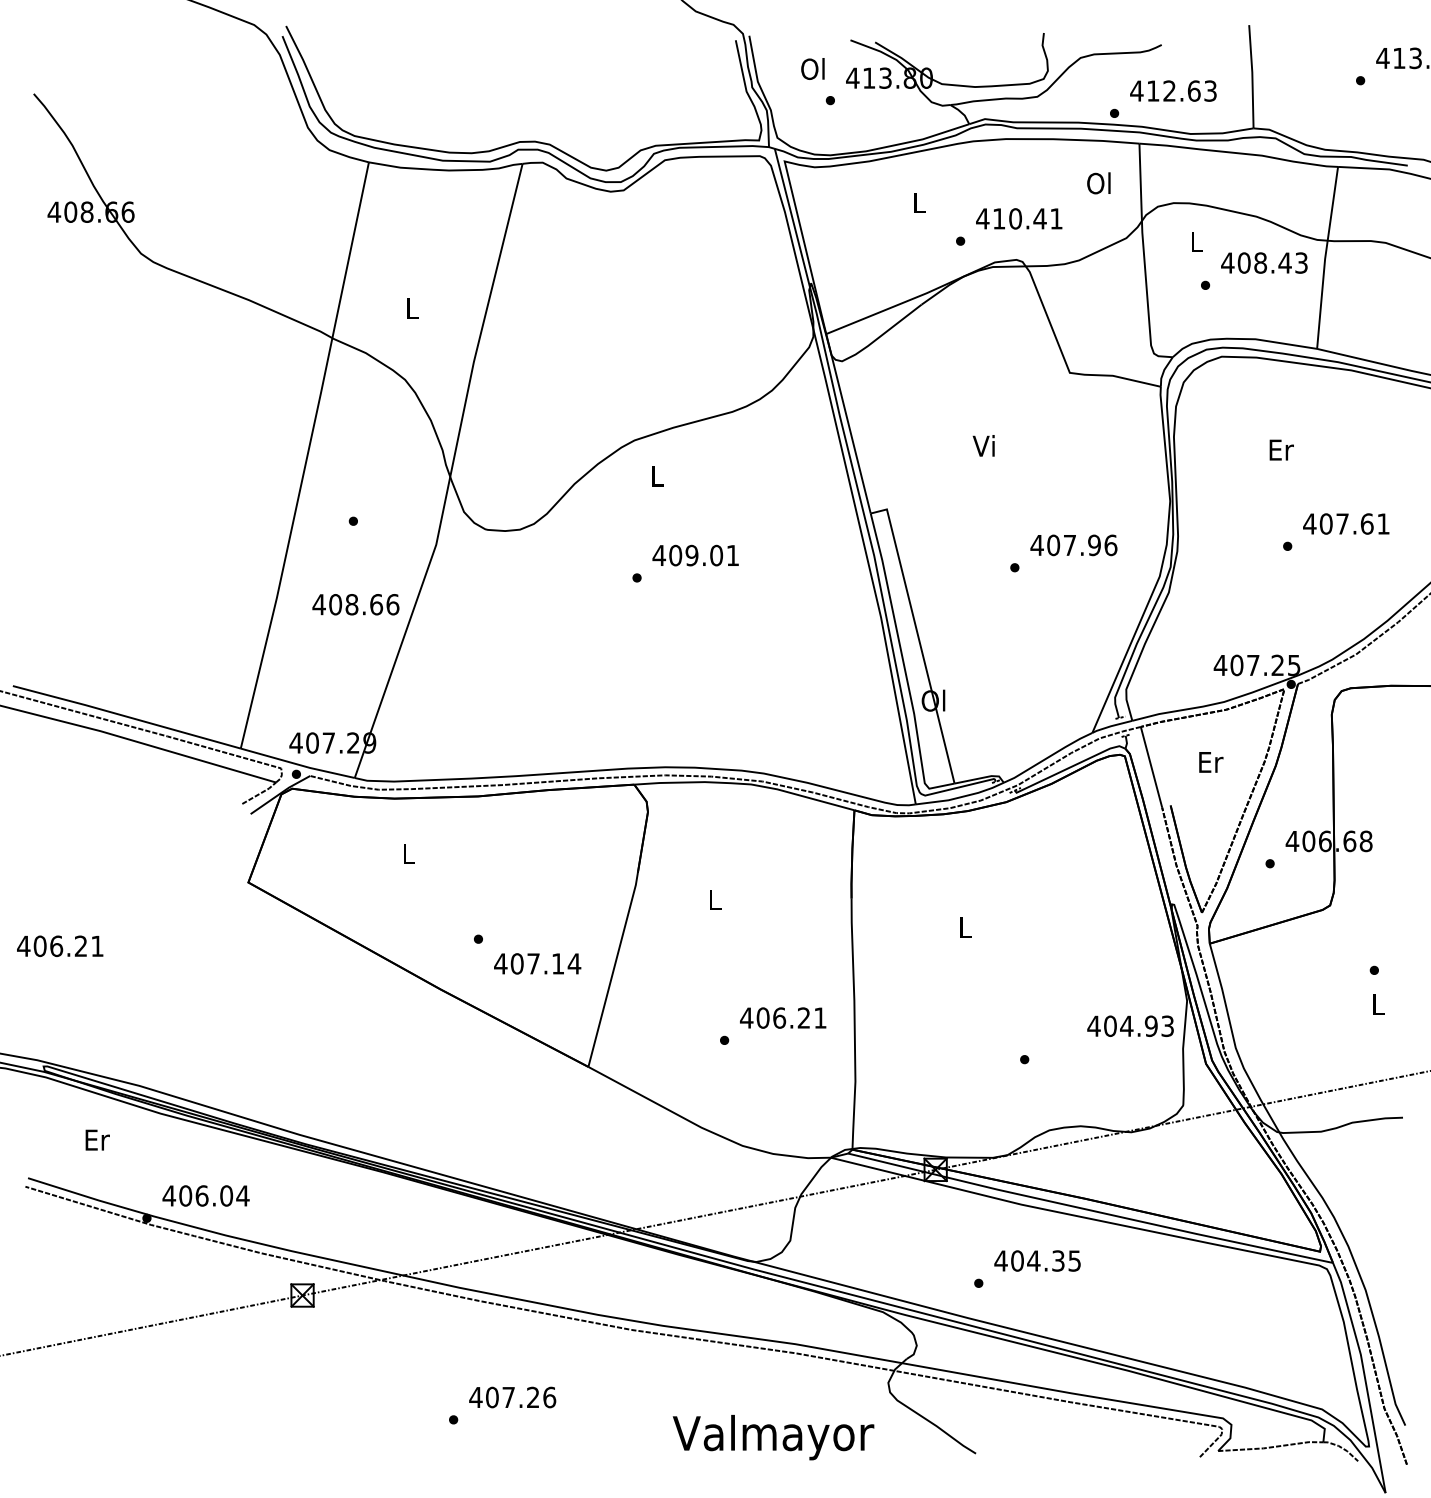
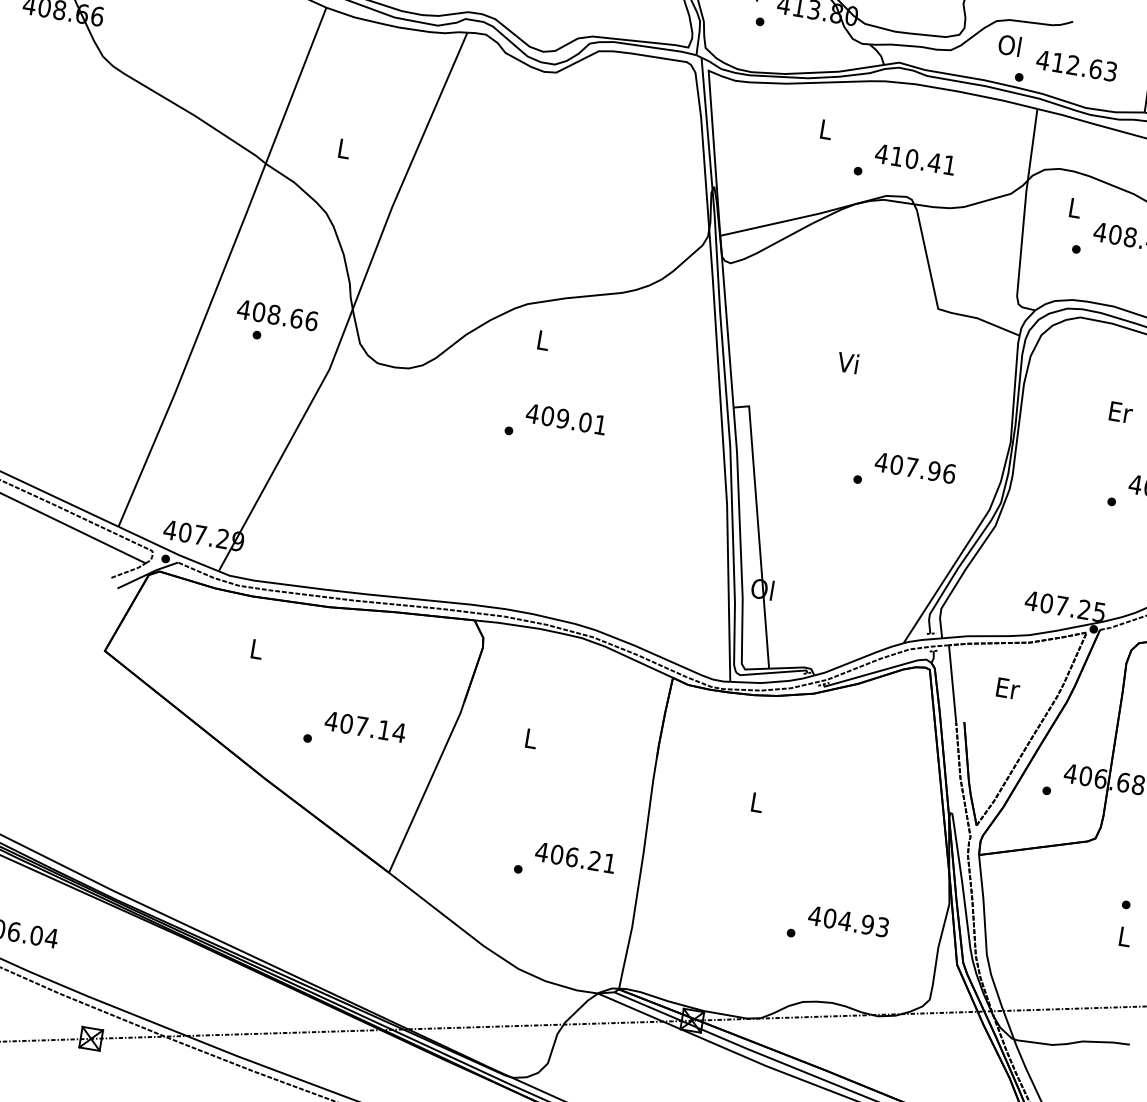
text: (1098, 183) -> (1009, 45), moved
text: (355, 604) -> (277, 315), moved
text: (537, 963) -> (365, 726), moved
text: (1130, 1025) -> (848, 920), moved

